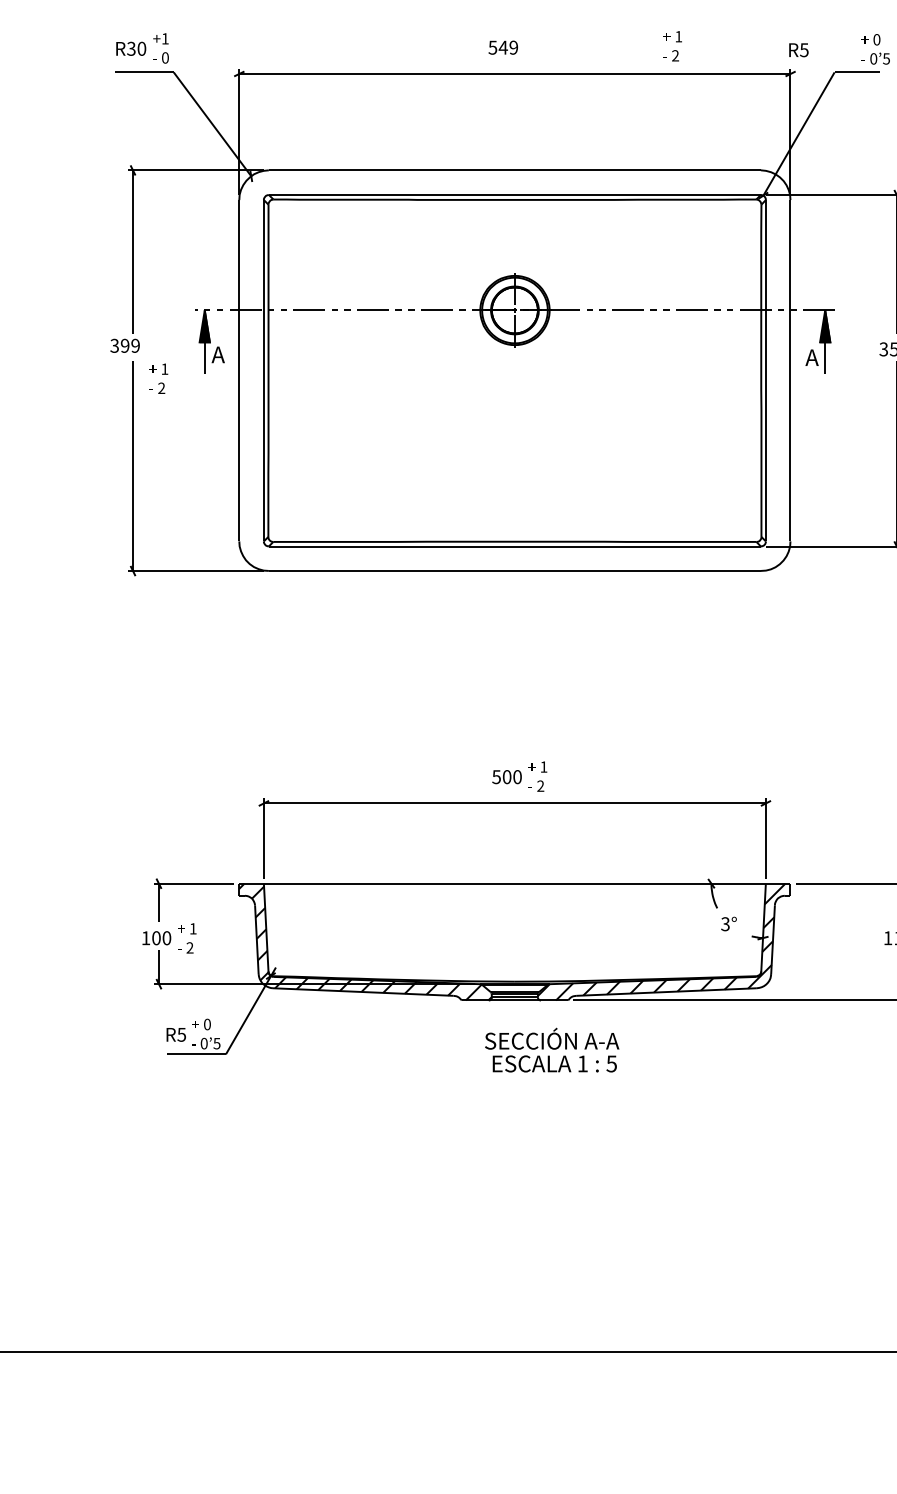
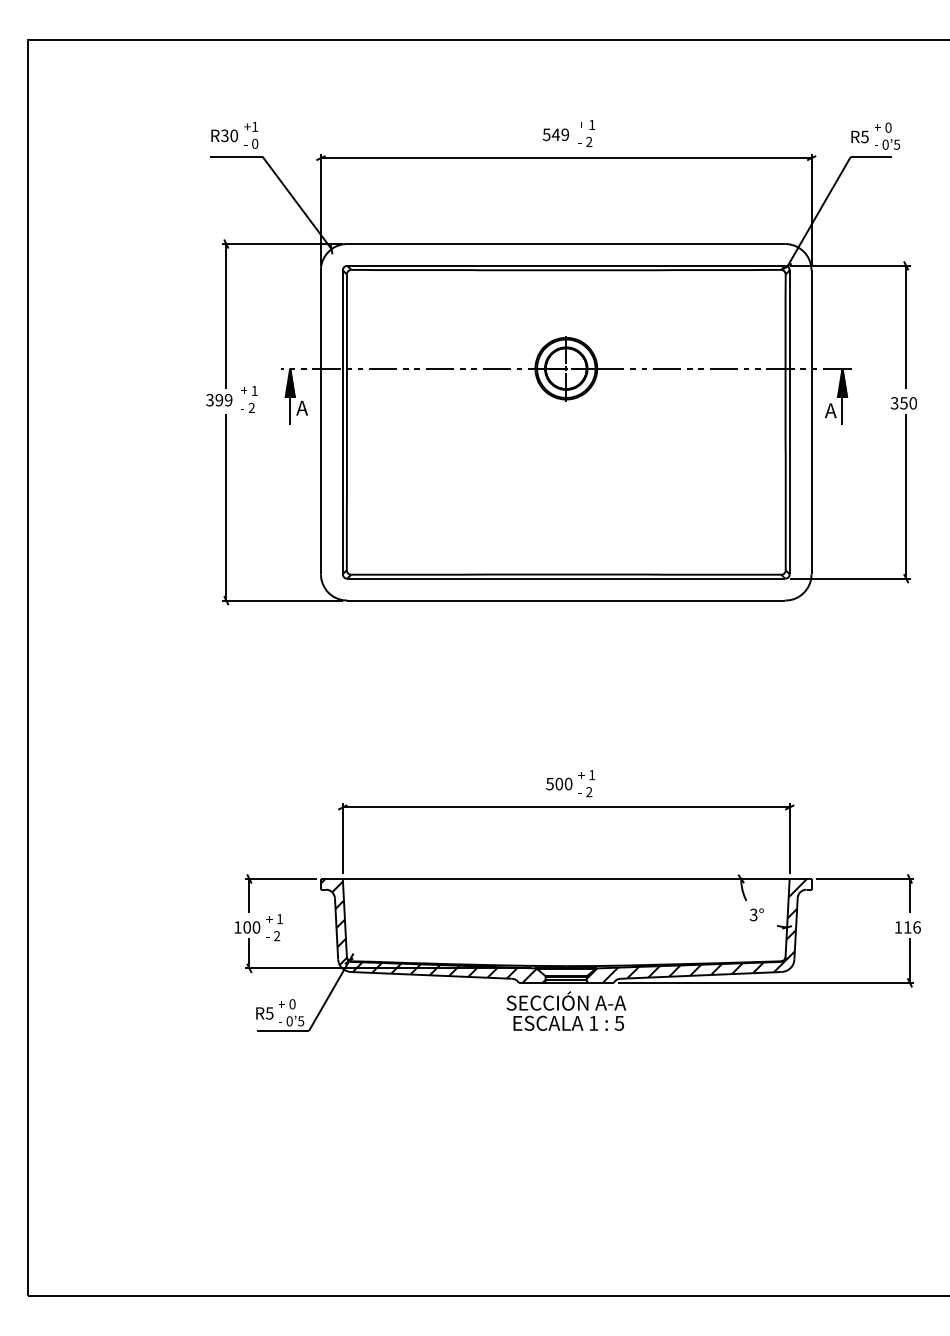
text: (672, 46) -> (586, 133), moved
text: (798, 49) -> (859, 136), moved
text: (159, 378) -> (249, 399), moved
text: (552, 1049) -> (566, 1010), moved

